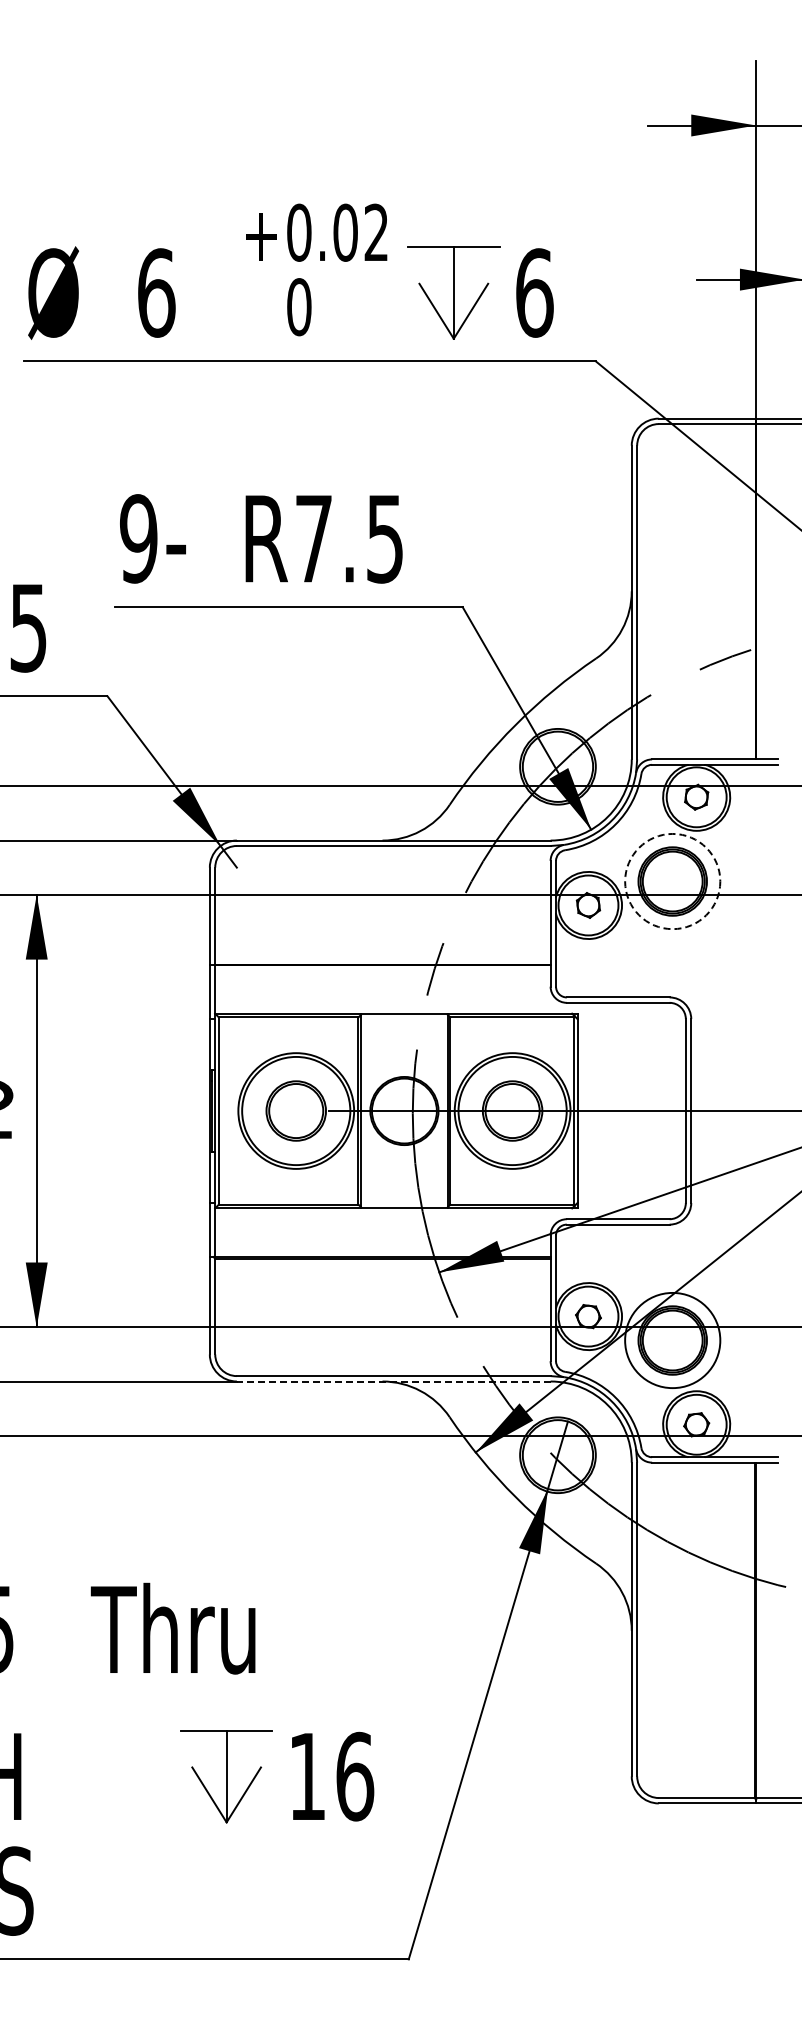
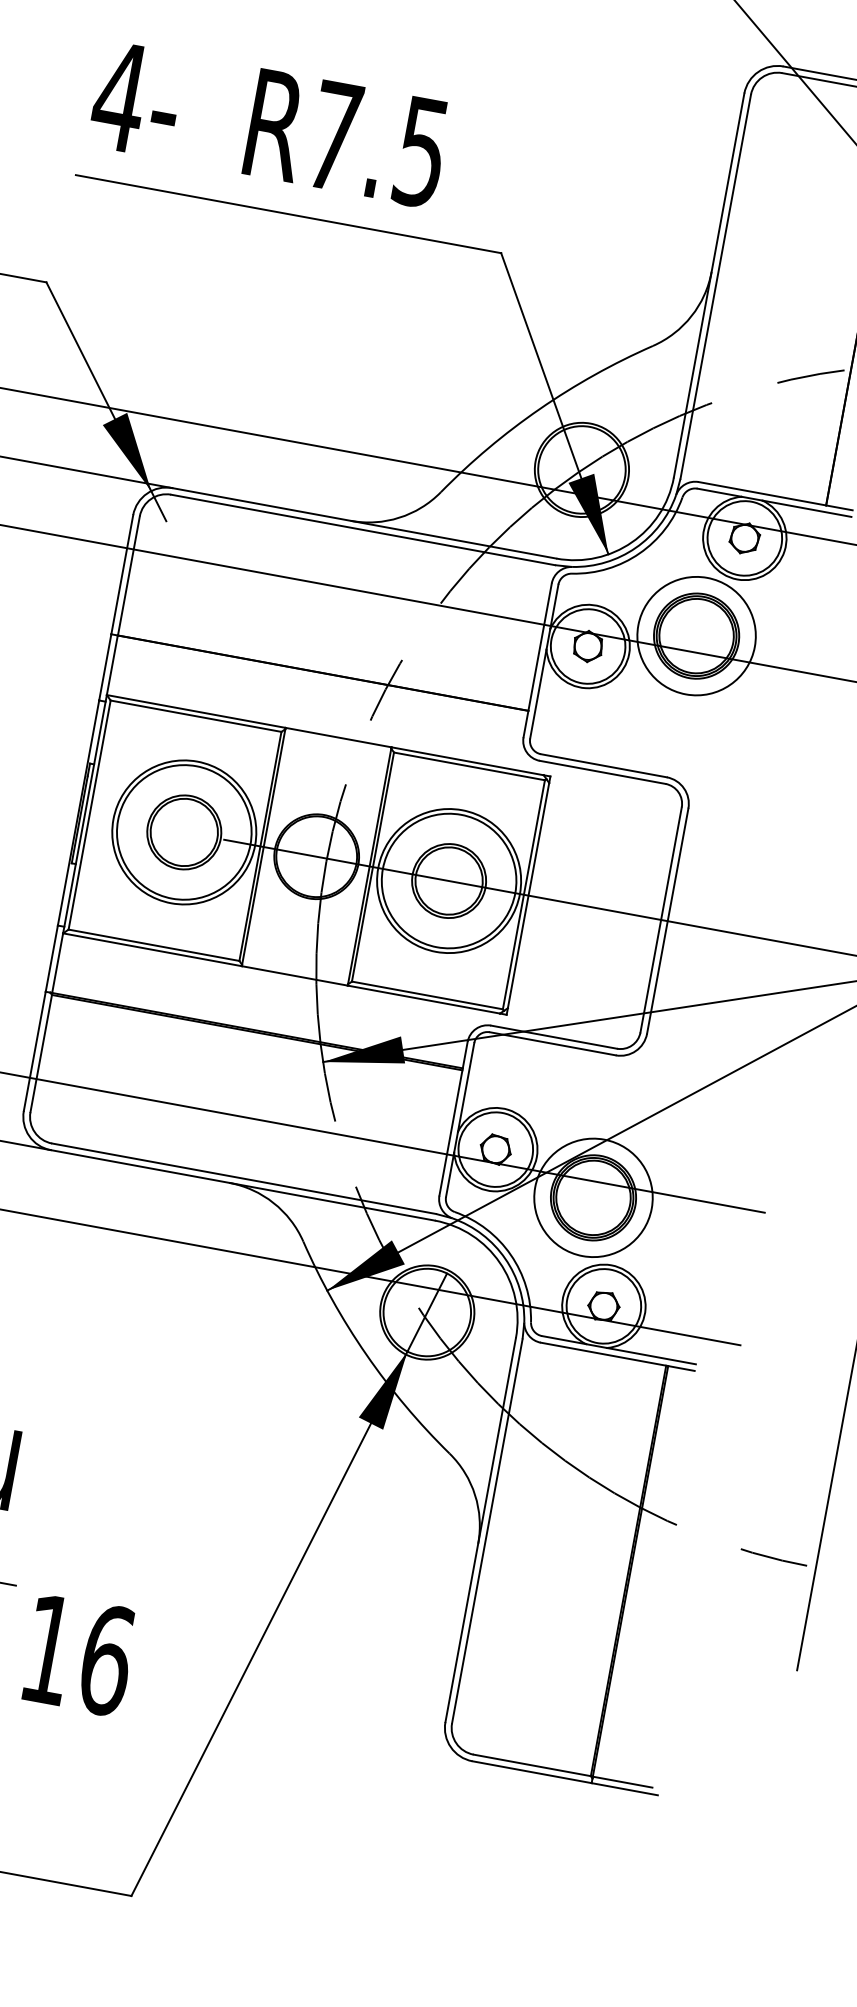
text: (138, 538) -> (119, 96), 9- -> 4-
circle: (672, 881) -> (696, 636), dashed -> solid
line: (393, 1381) -> (242, 1185), dashed -> solid

